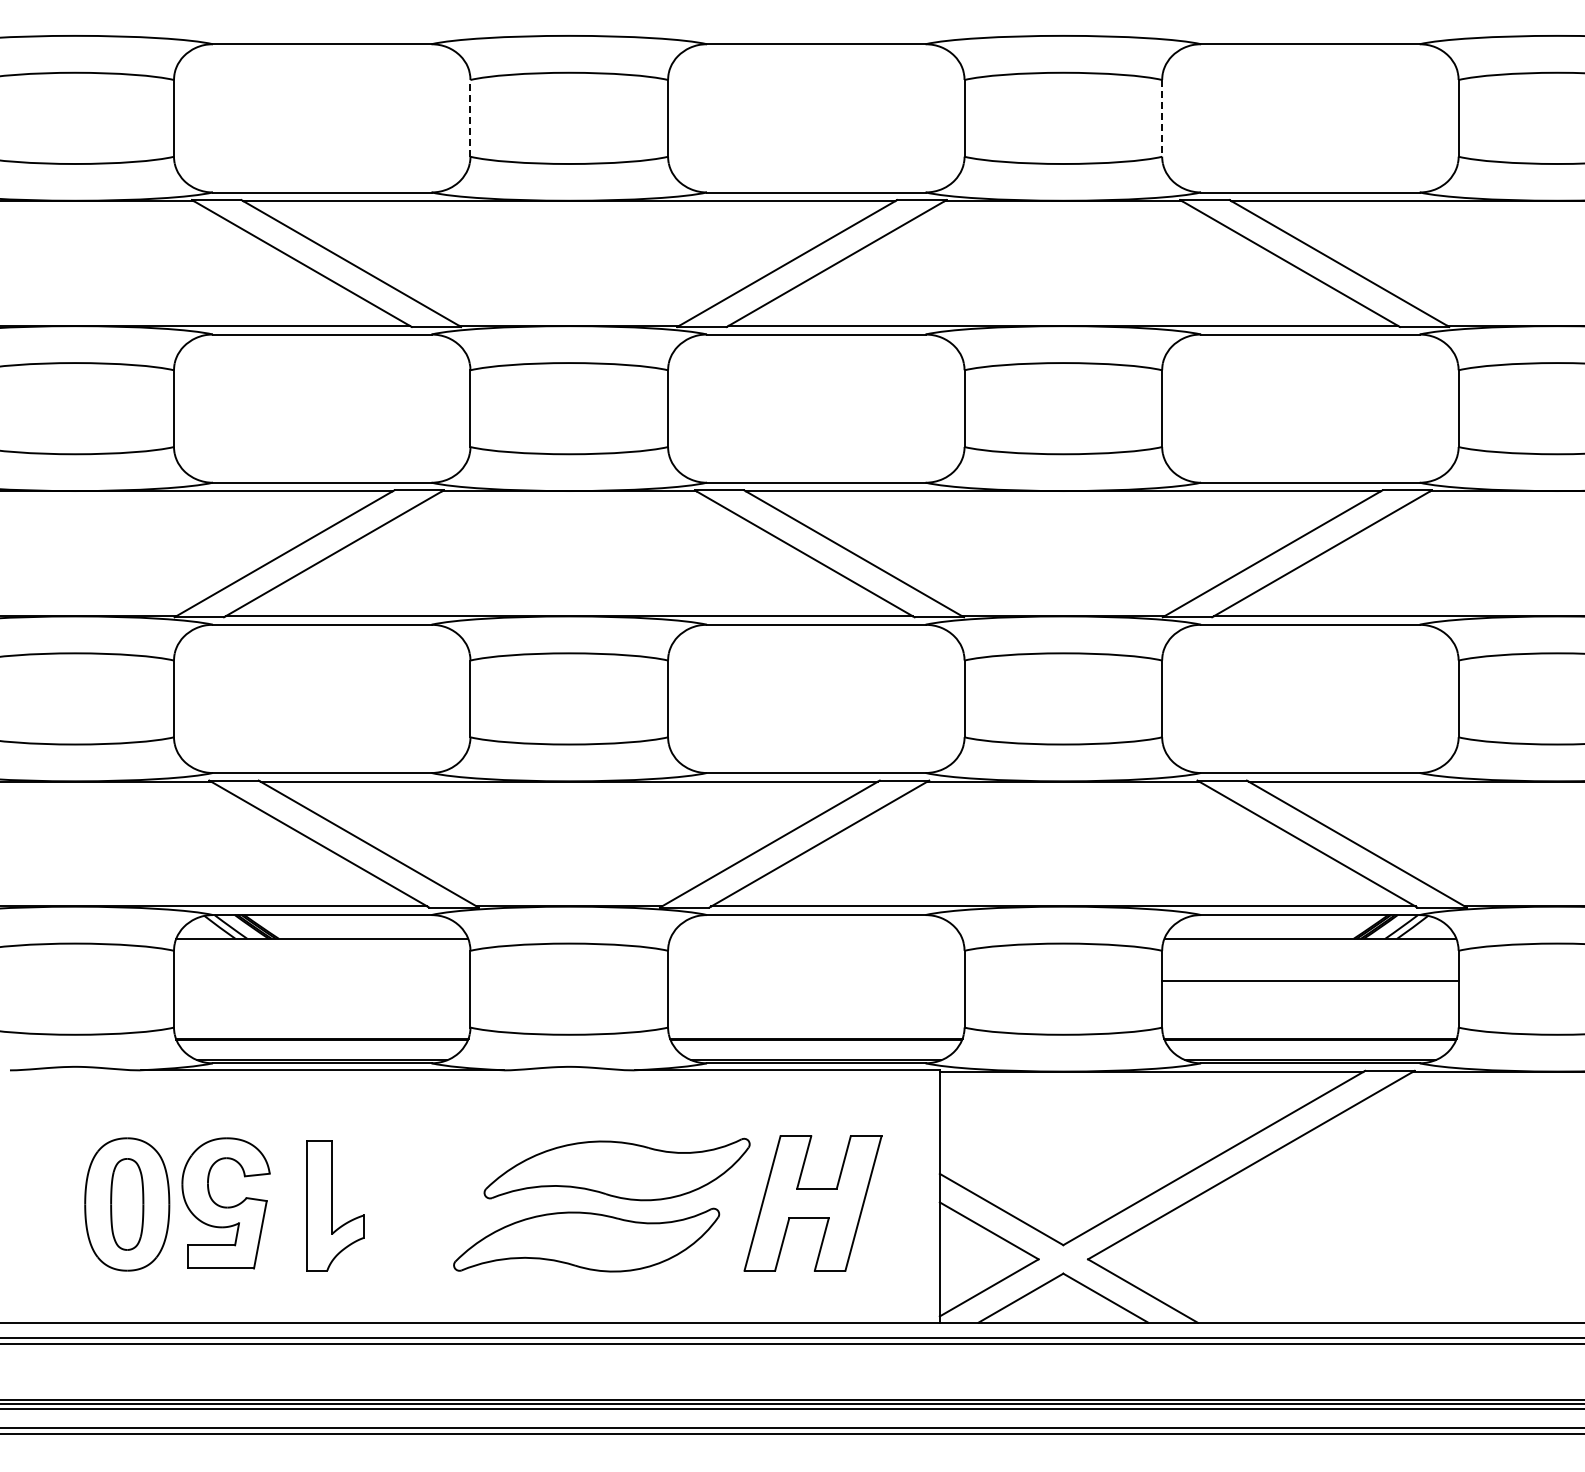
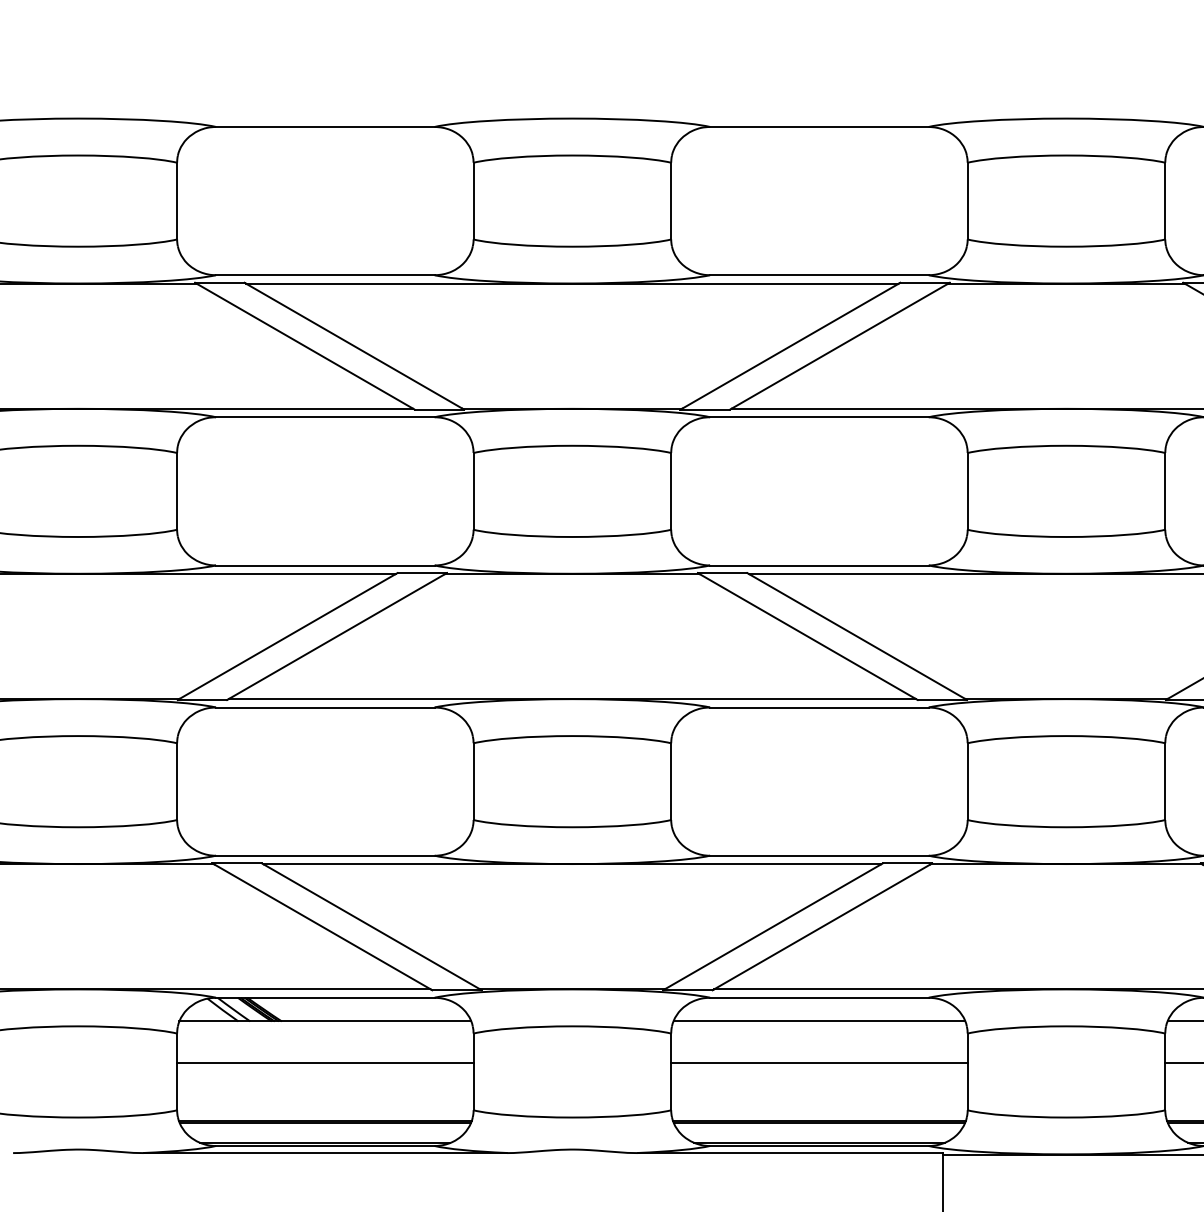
line: (470, 117) -> (473, 200), dashed -> solid
line: (1162, 118) -> (1165, 201), dashed -> solid
line: (816, 938) -> (819, 1021), added
line: (322, 980) -> (325, 1063), added
line: (816, 980) -> (819, 1063), added

